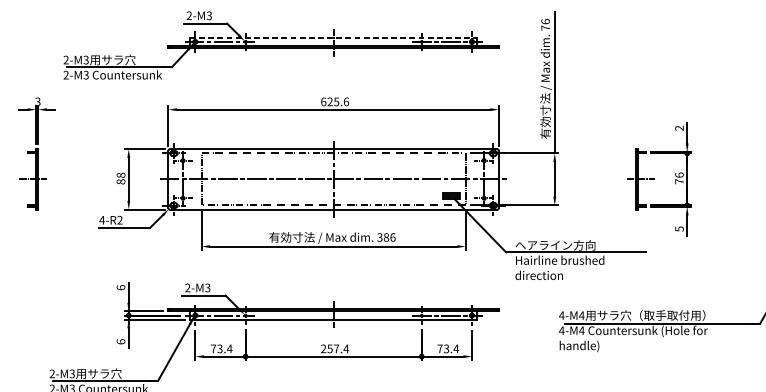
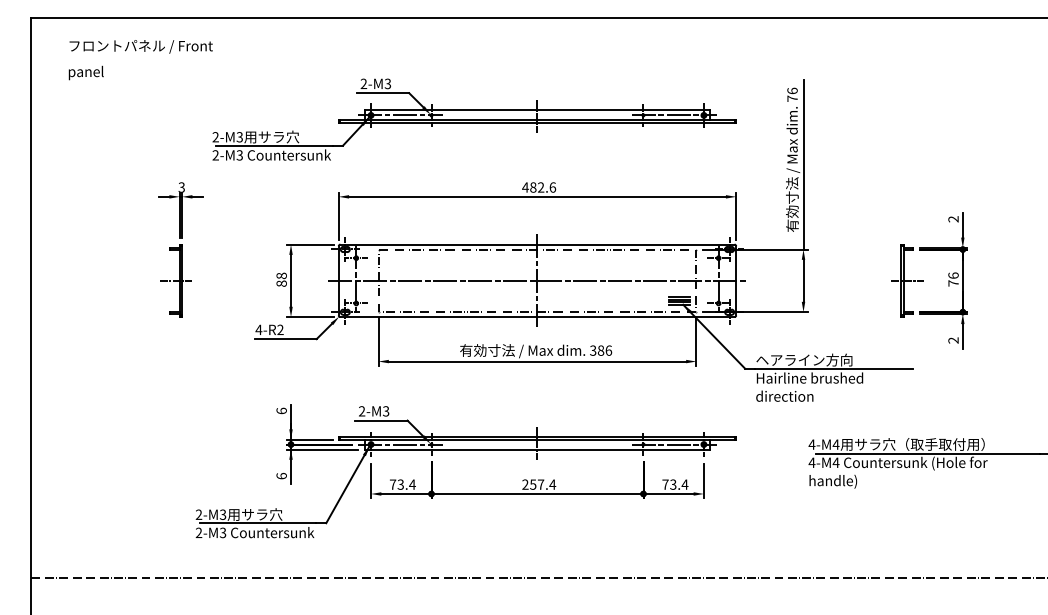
line: (333, 37) -> (537, 110), dashed -> solid
text: (330, 101) -> (533, 187), 625.6 -> 482.6
text: (679, 229) -> (953, 340), 5 -> 2

